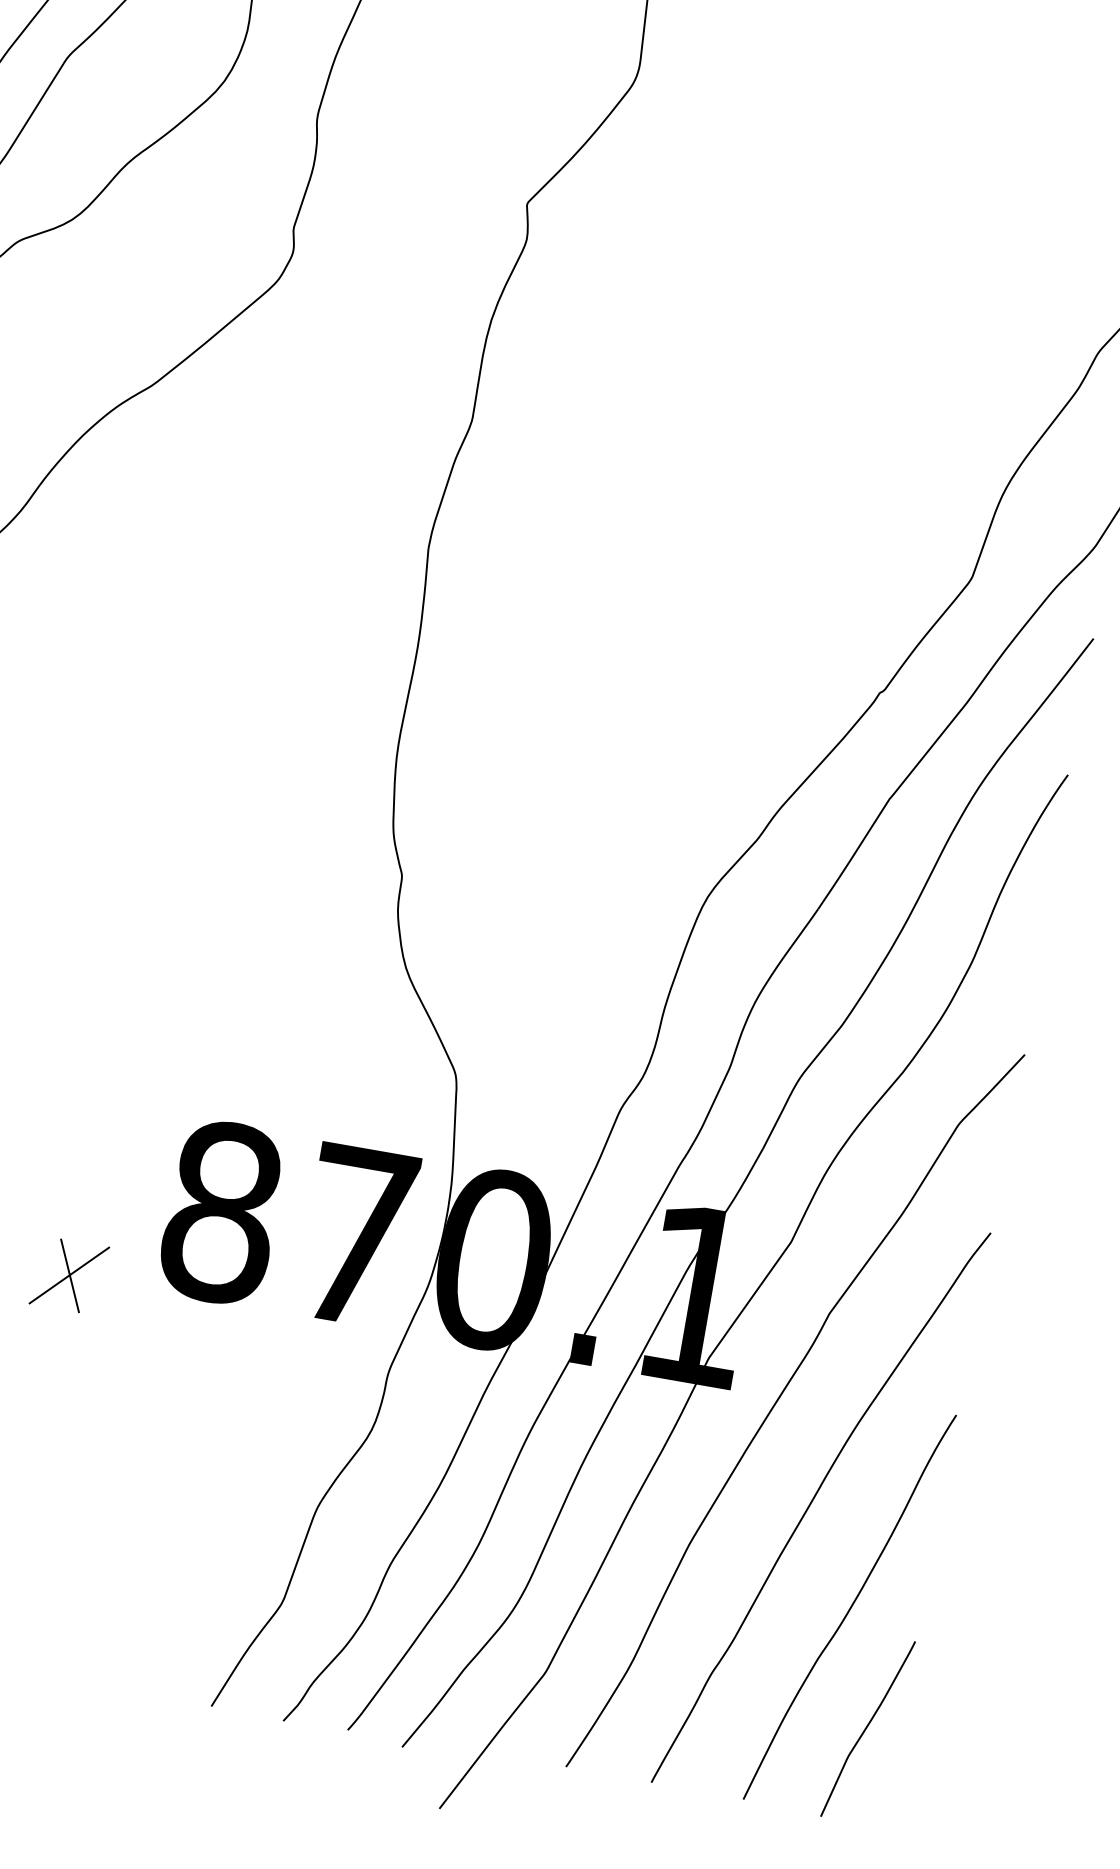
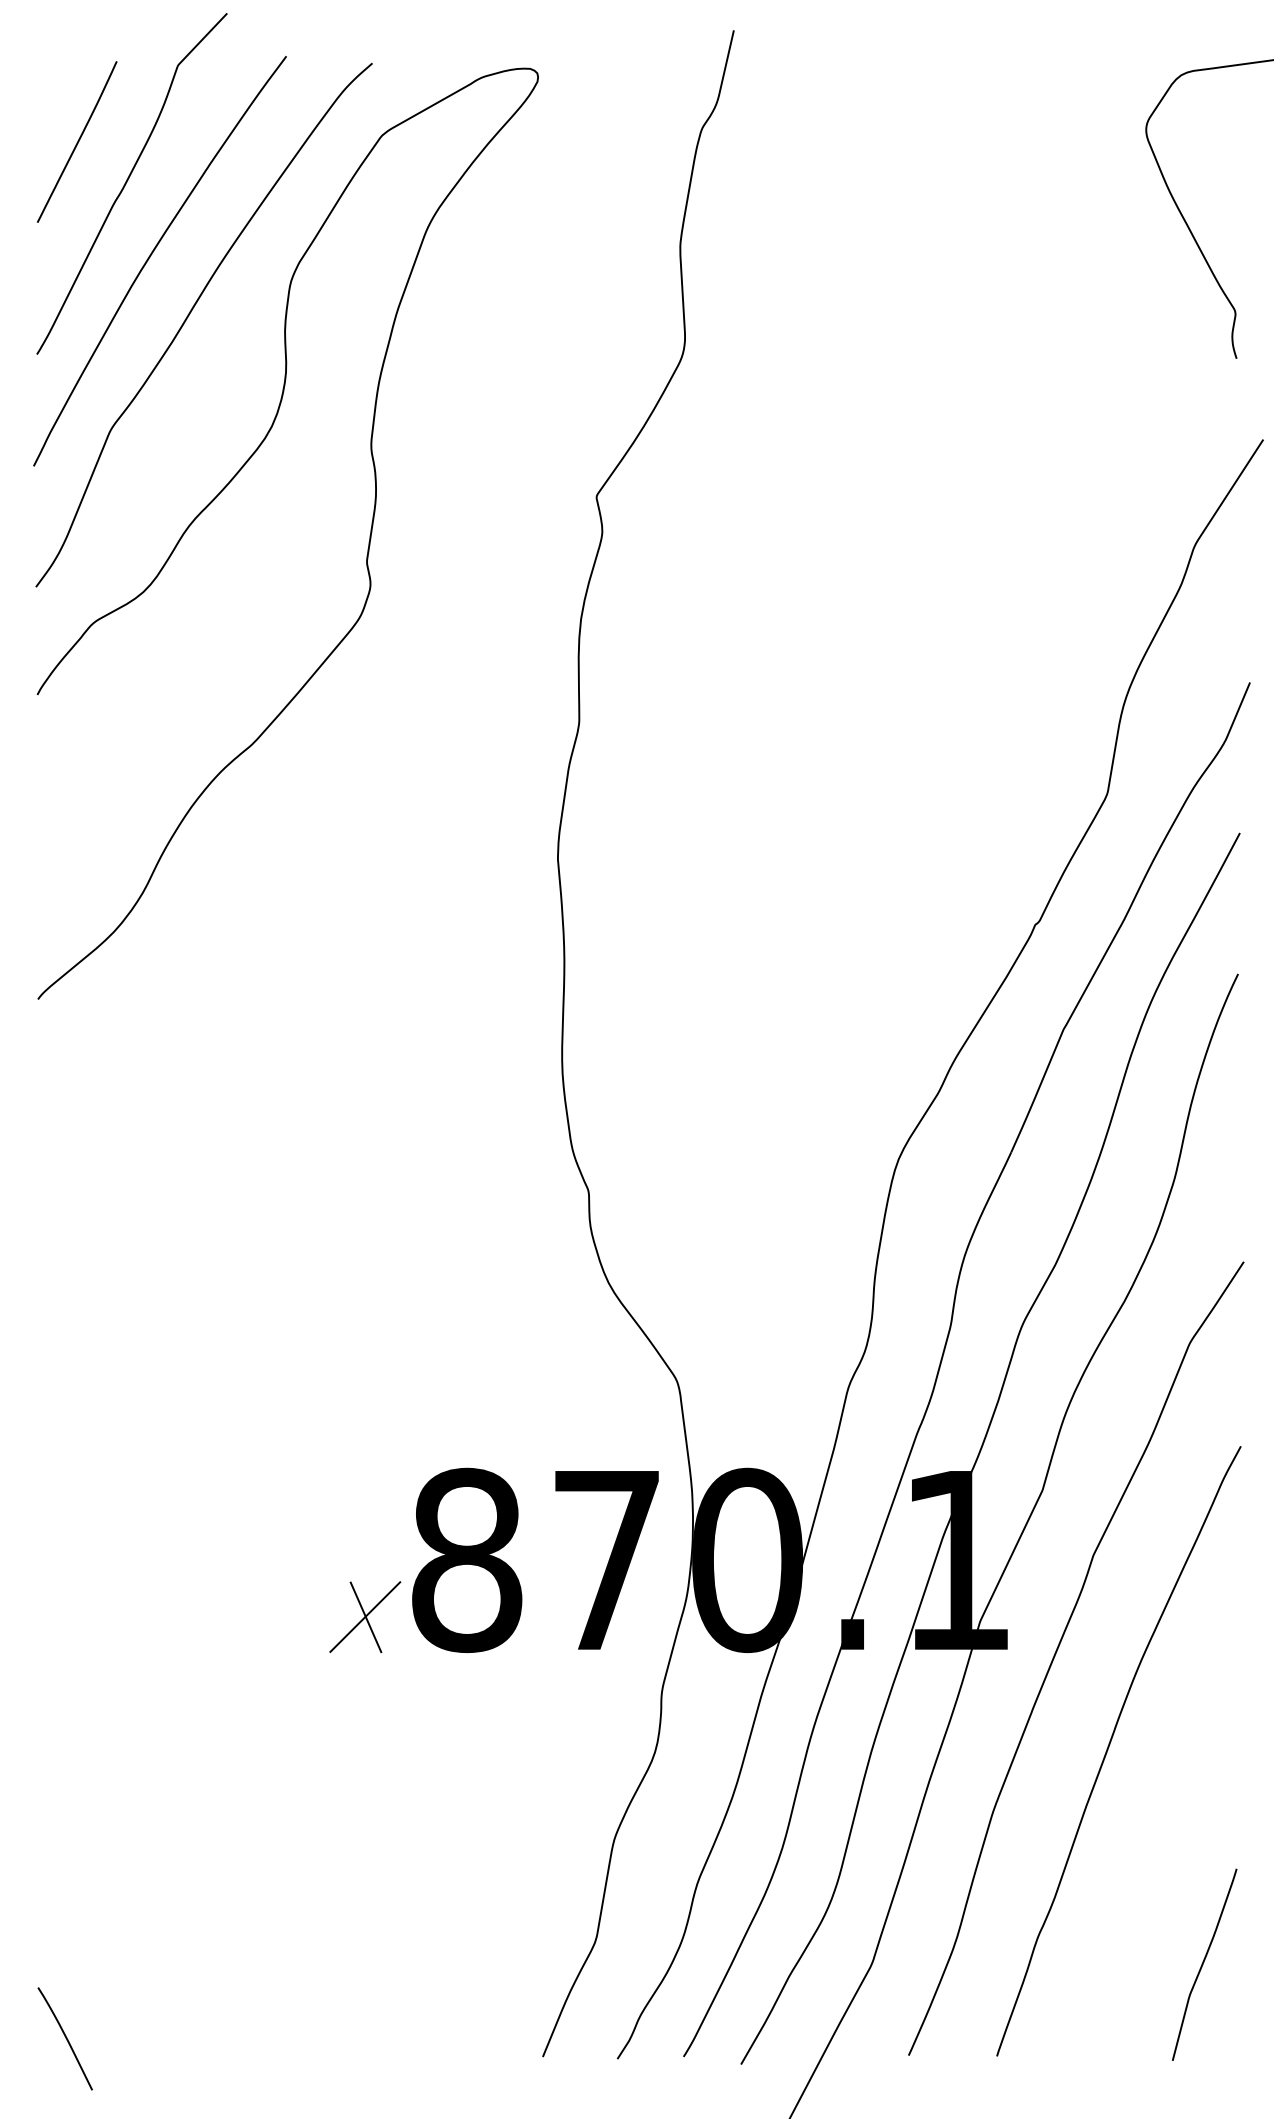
part: (69, 1274) -> (365, 1616), moved
curve: (850, 1606) -> (1165, 1845), removed

